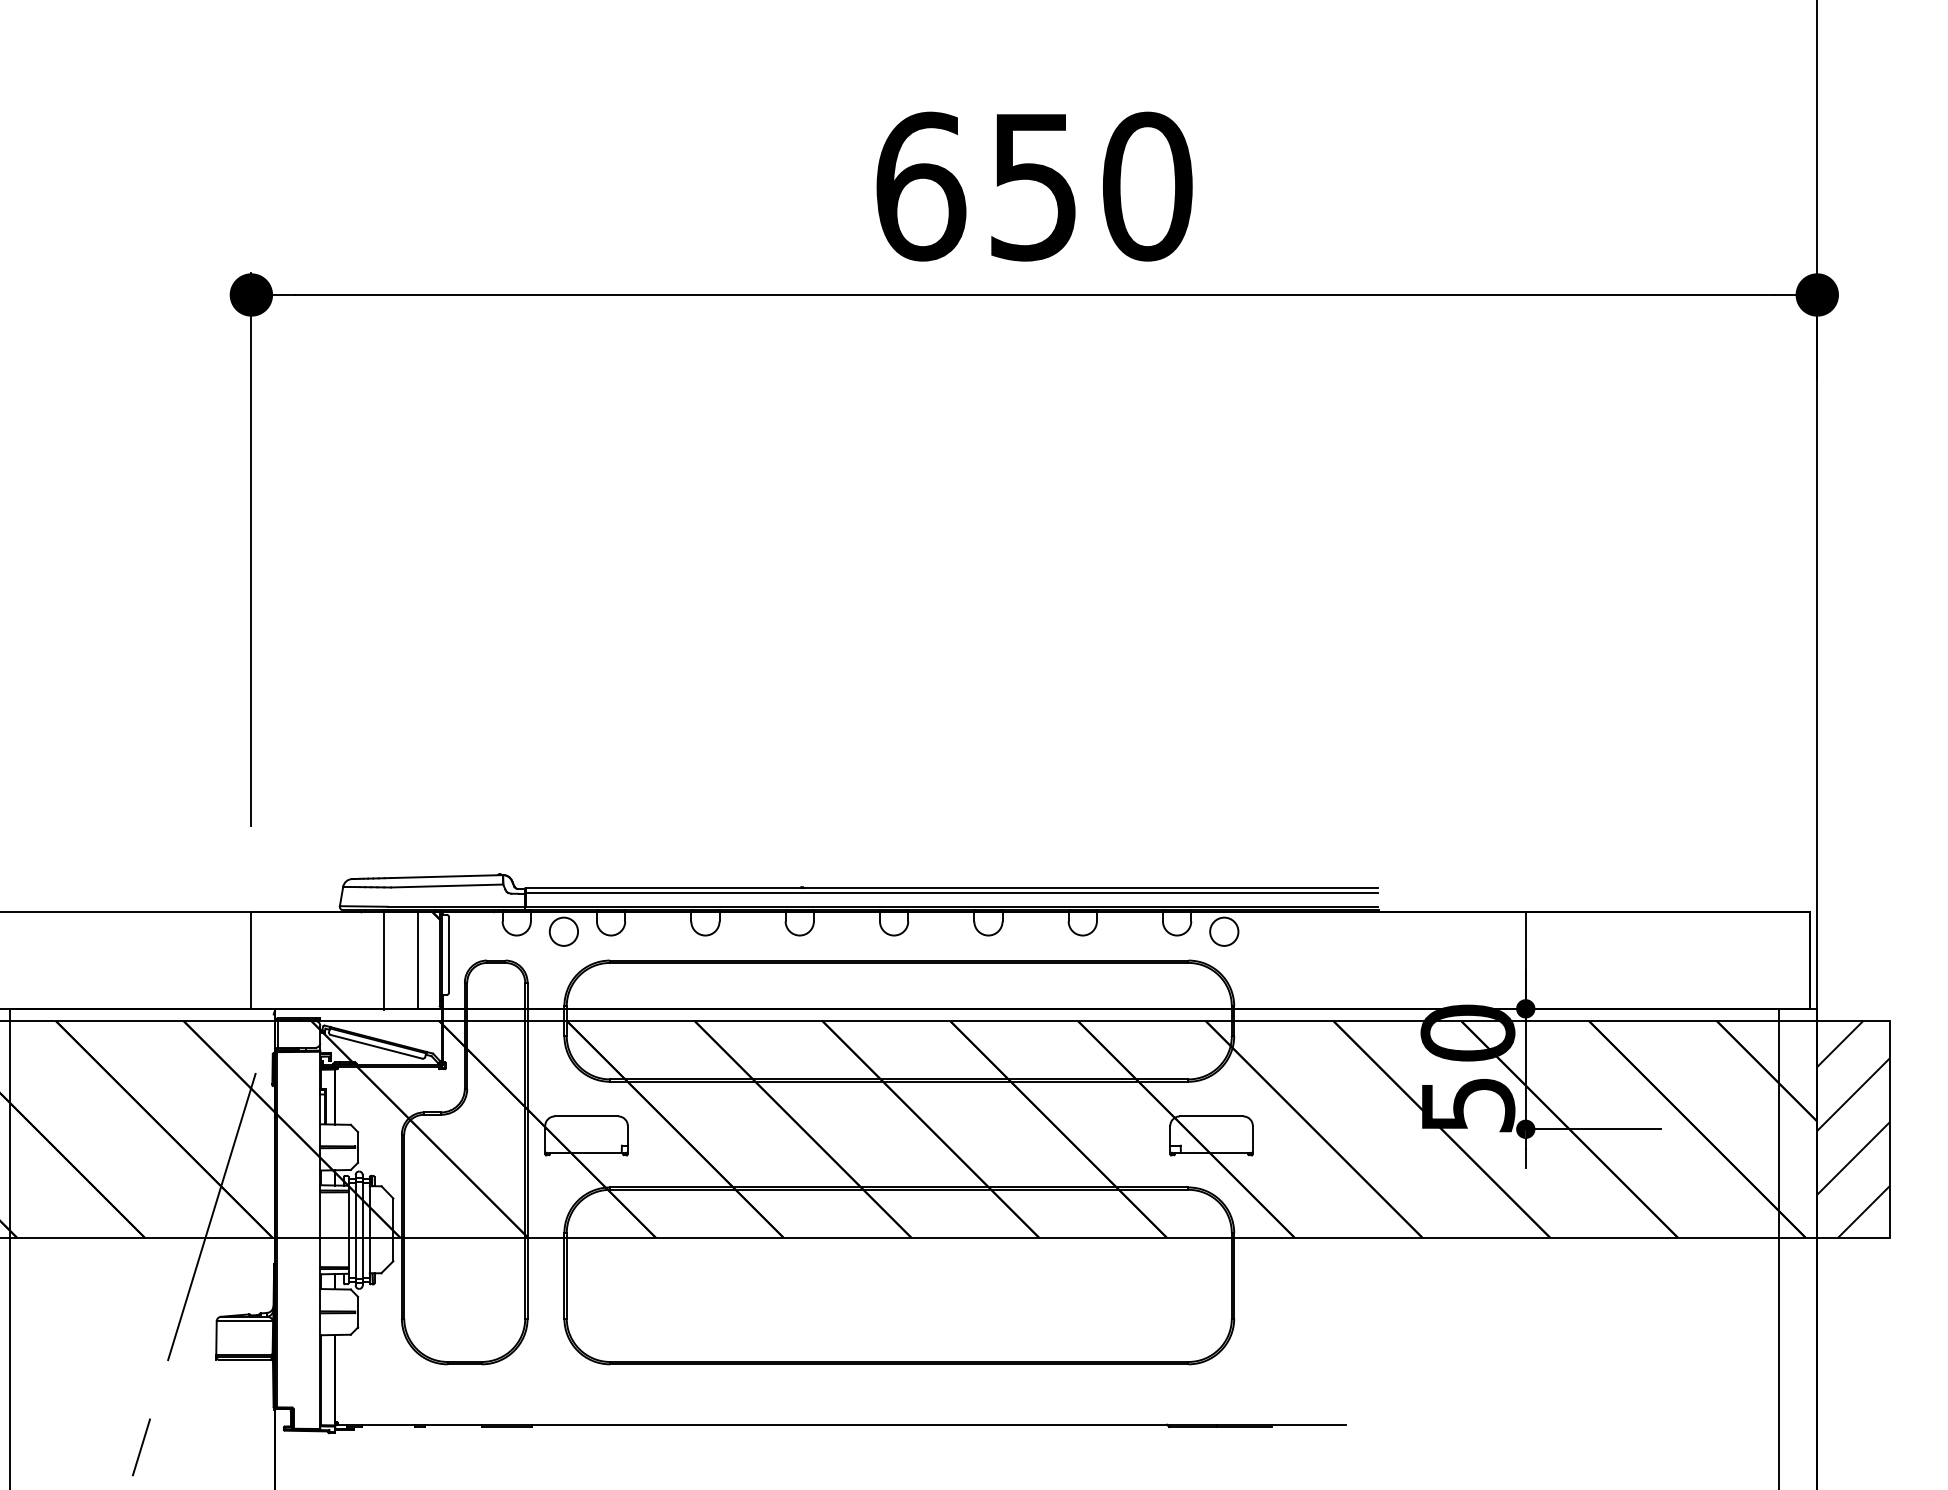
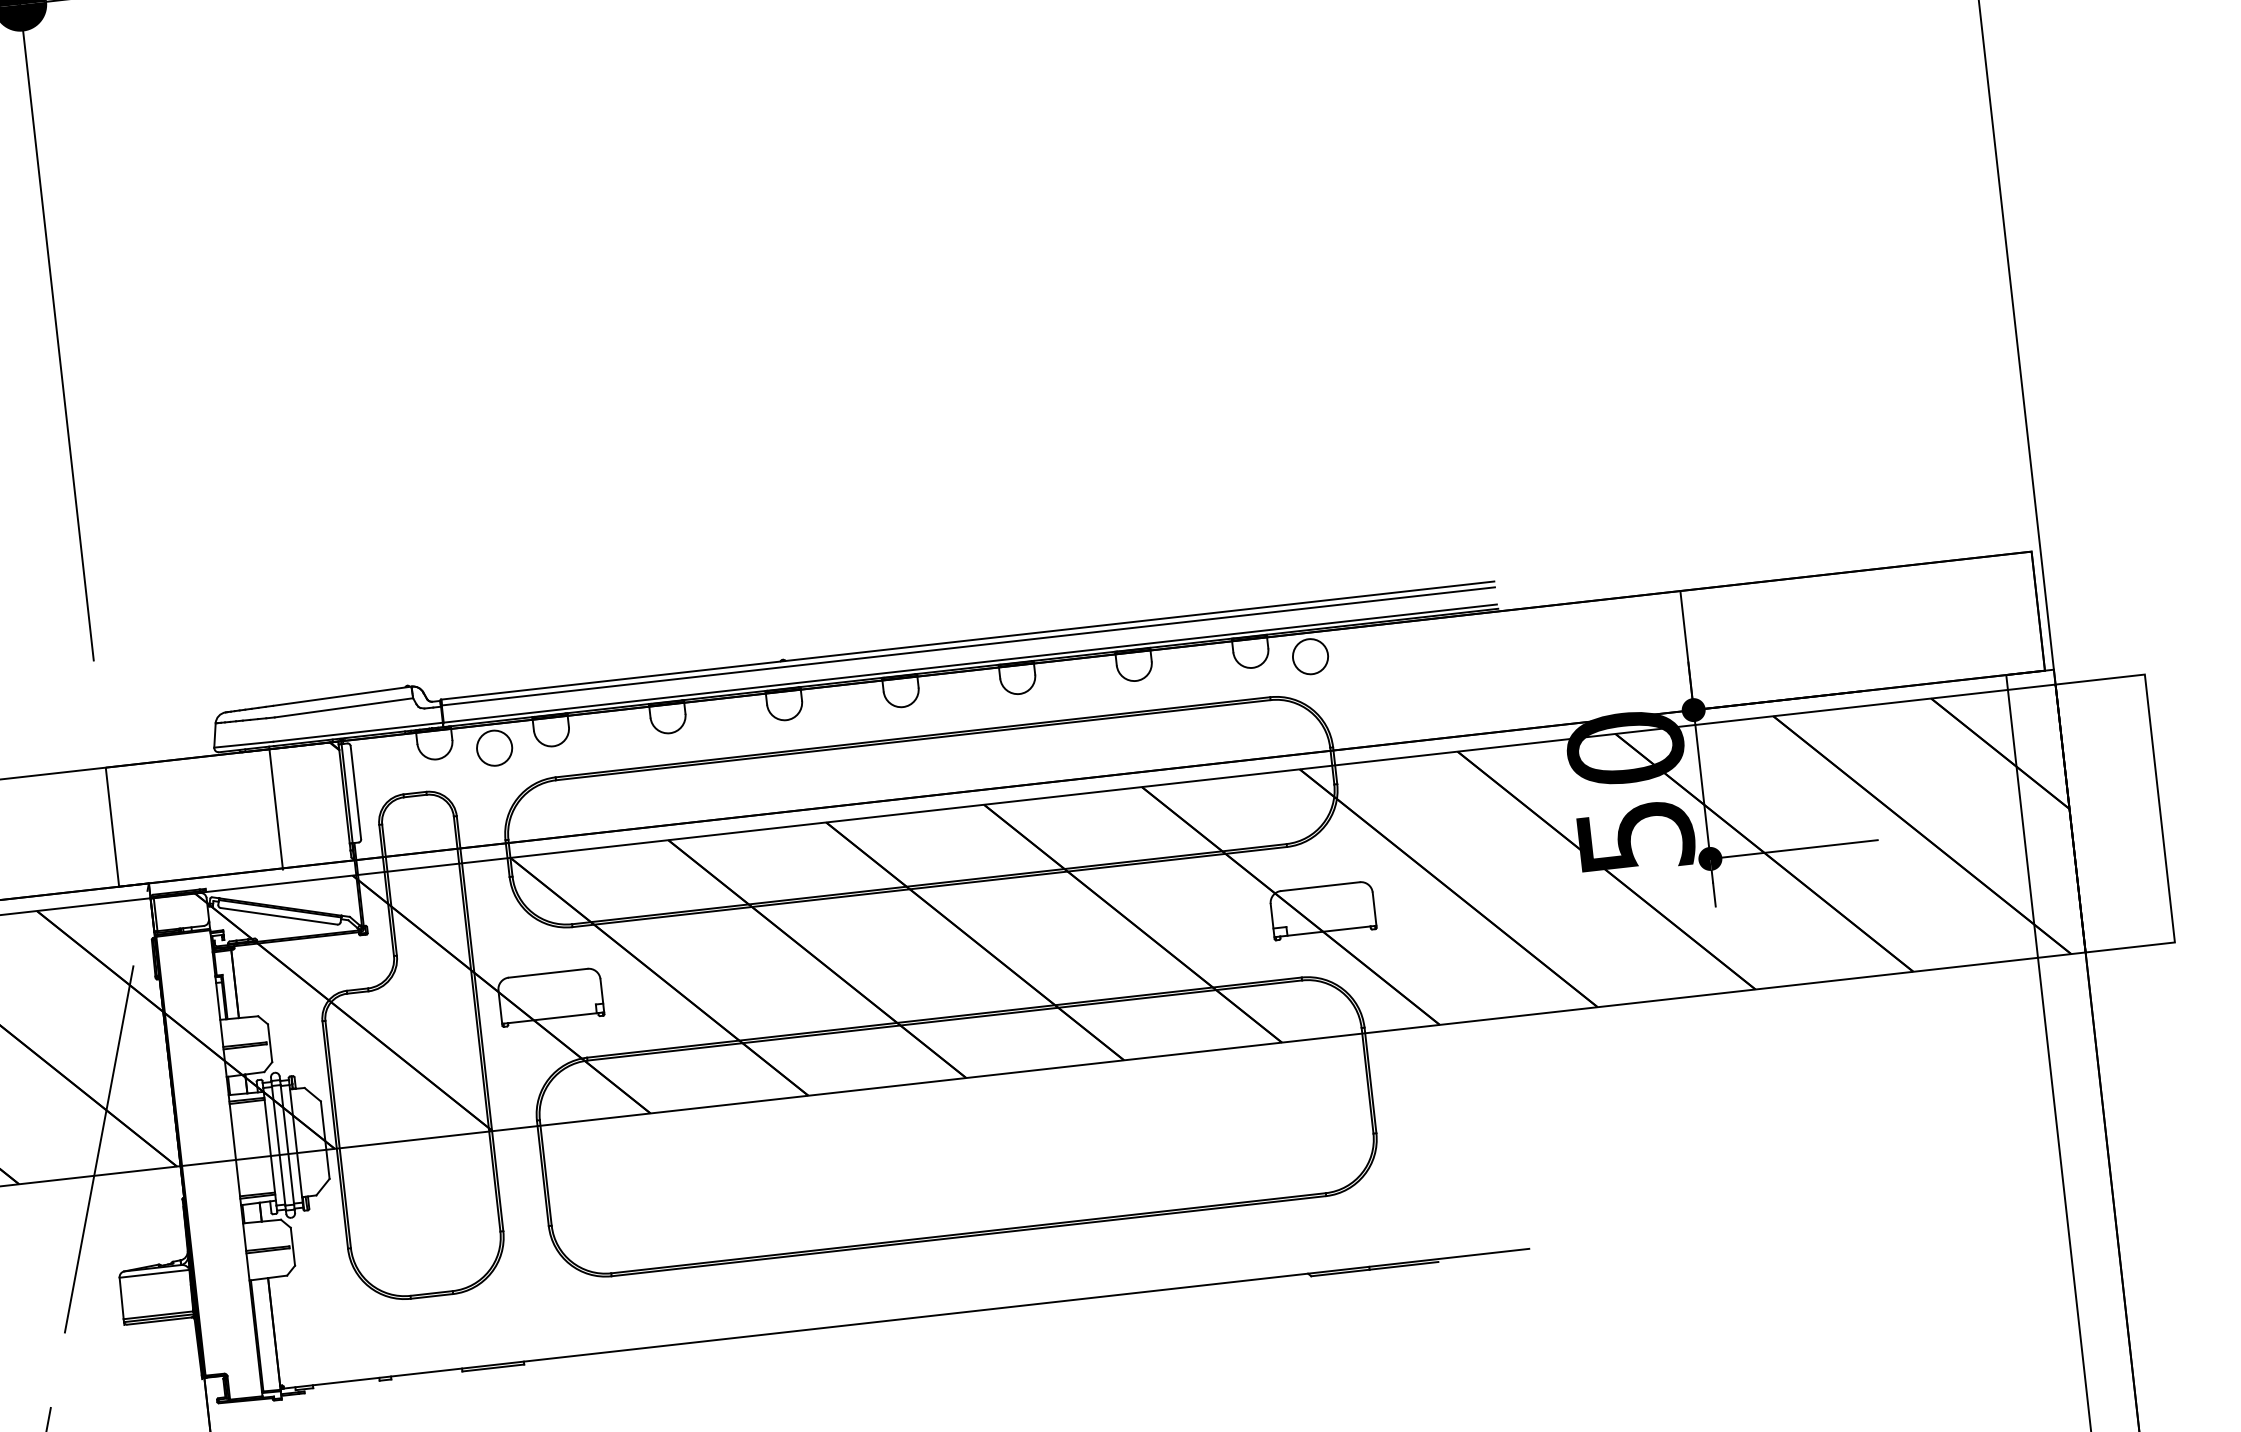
line: (417, 960) -> (317, 803), removed
hatch: (1853, 1128) -> (2115, 812), removed

